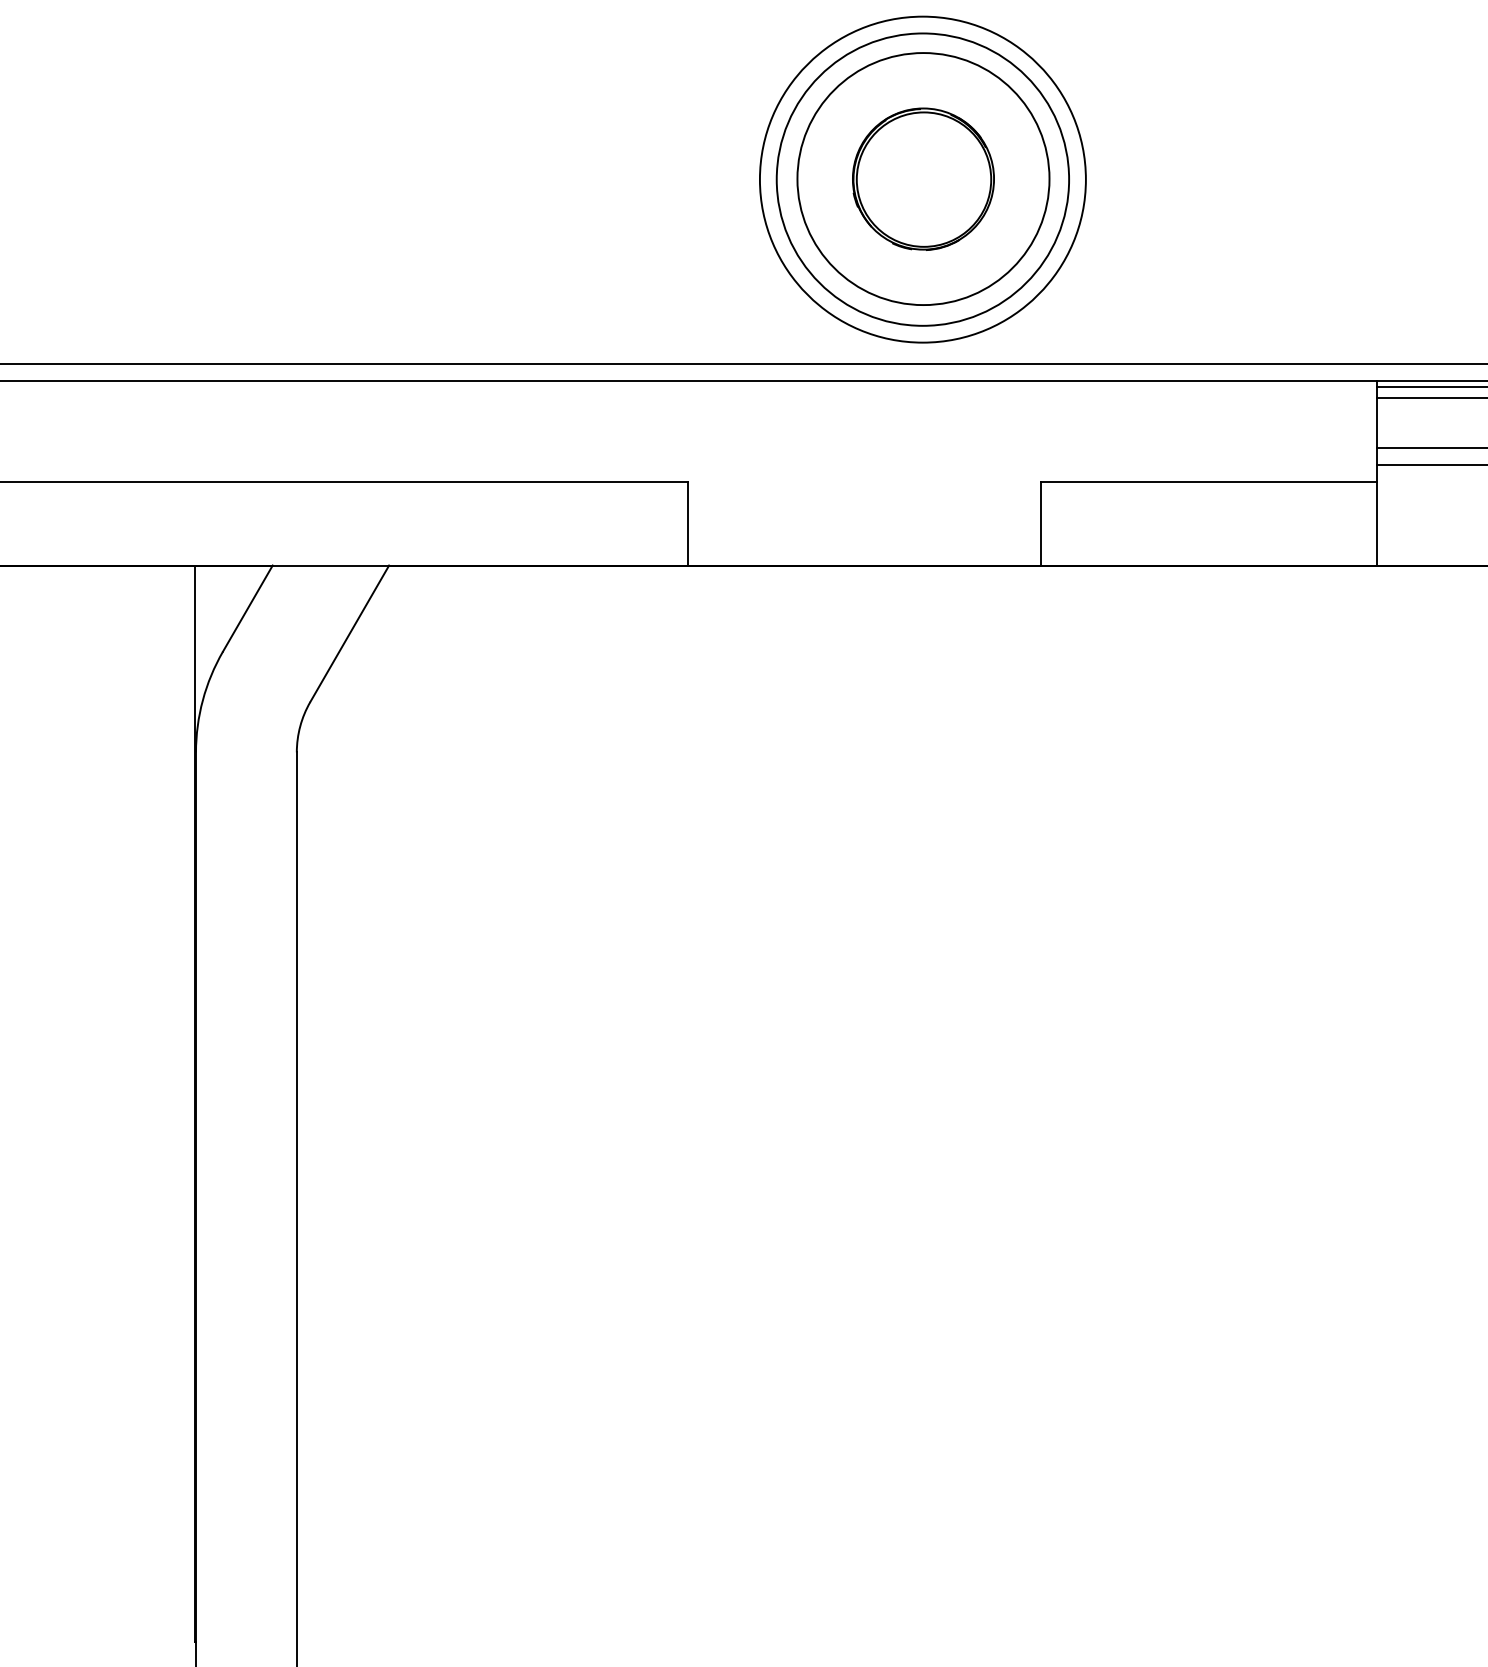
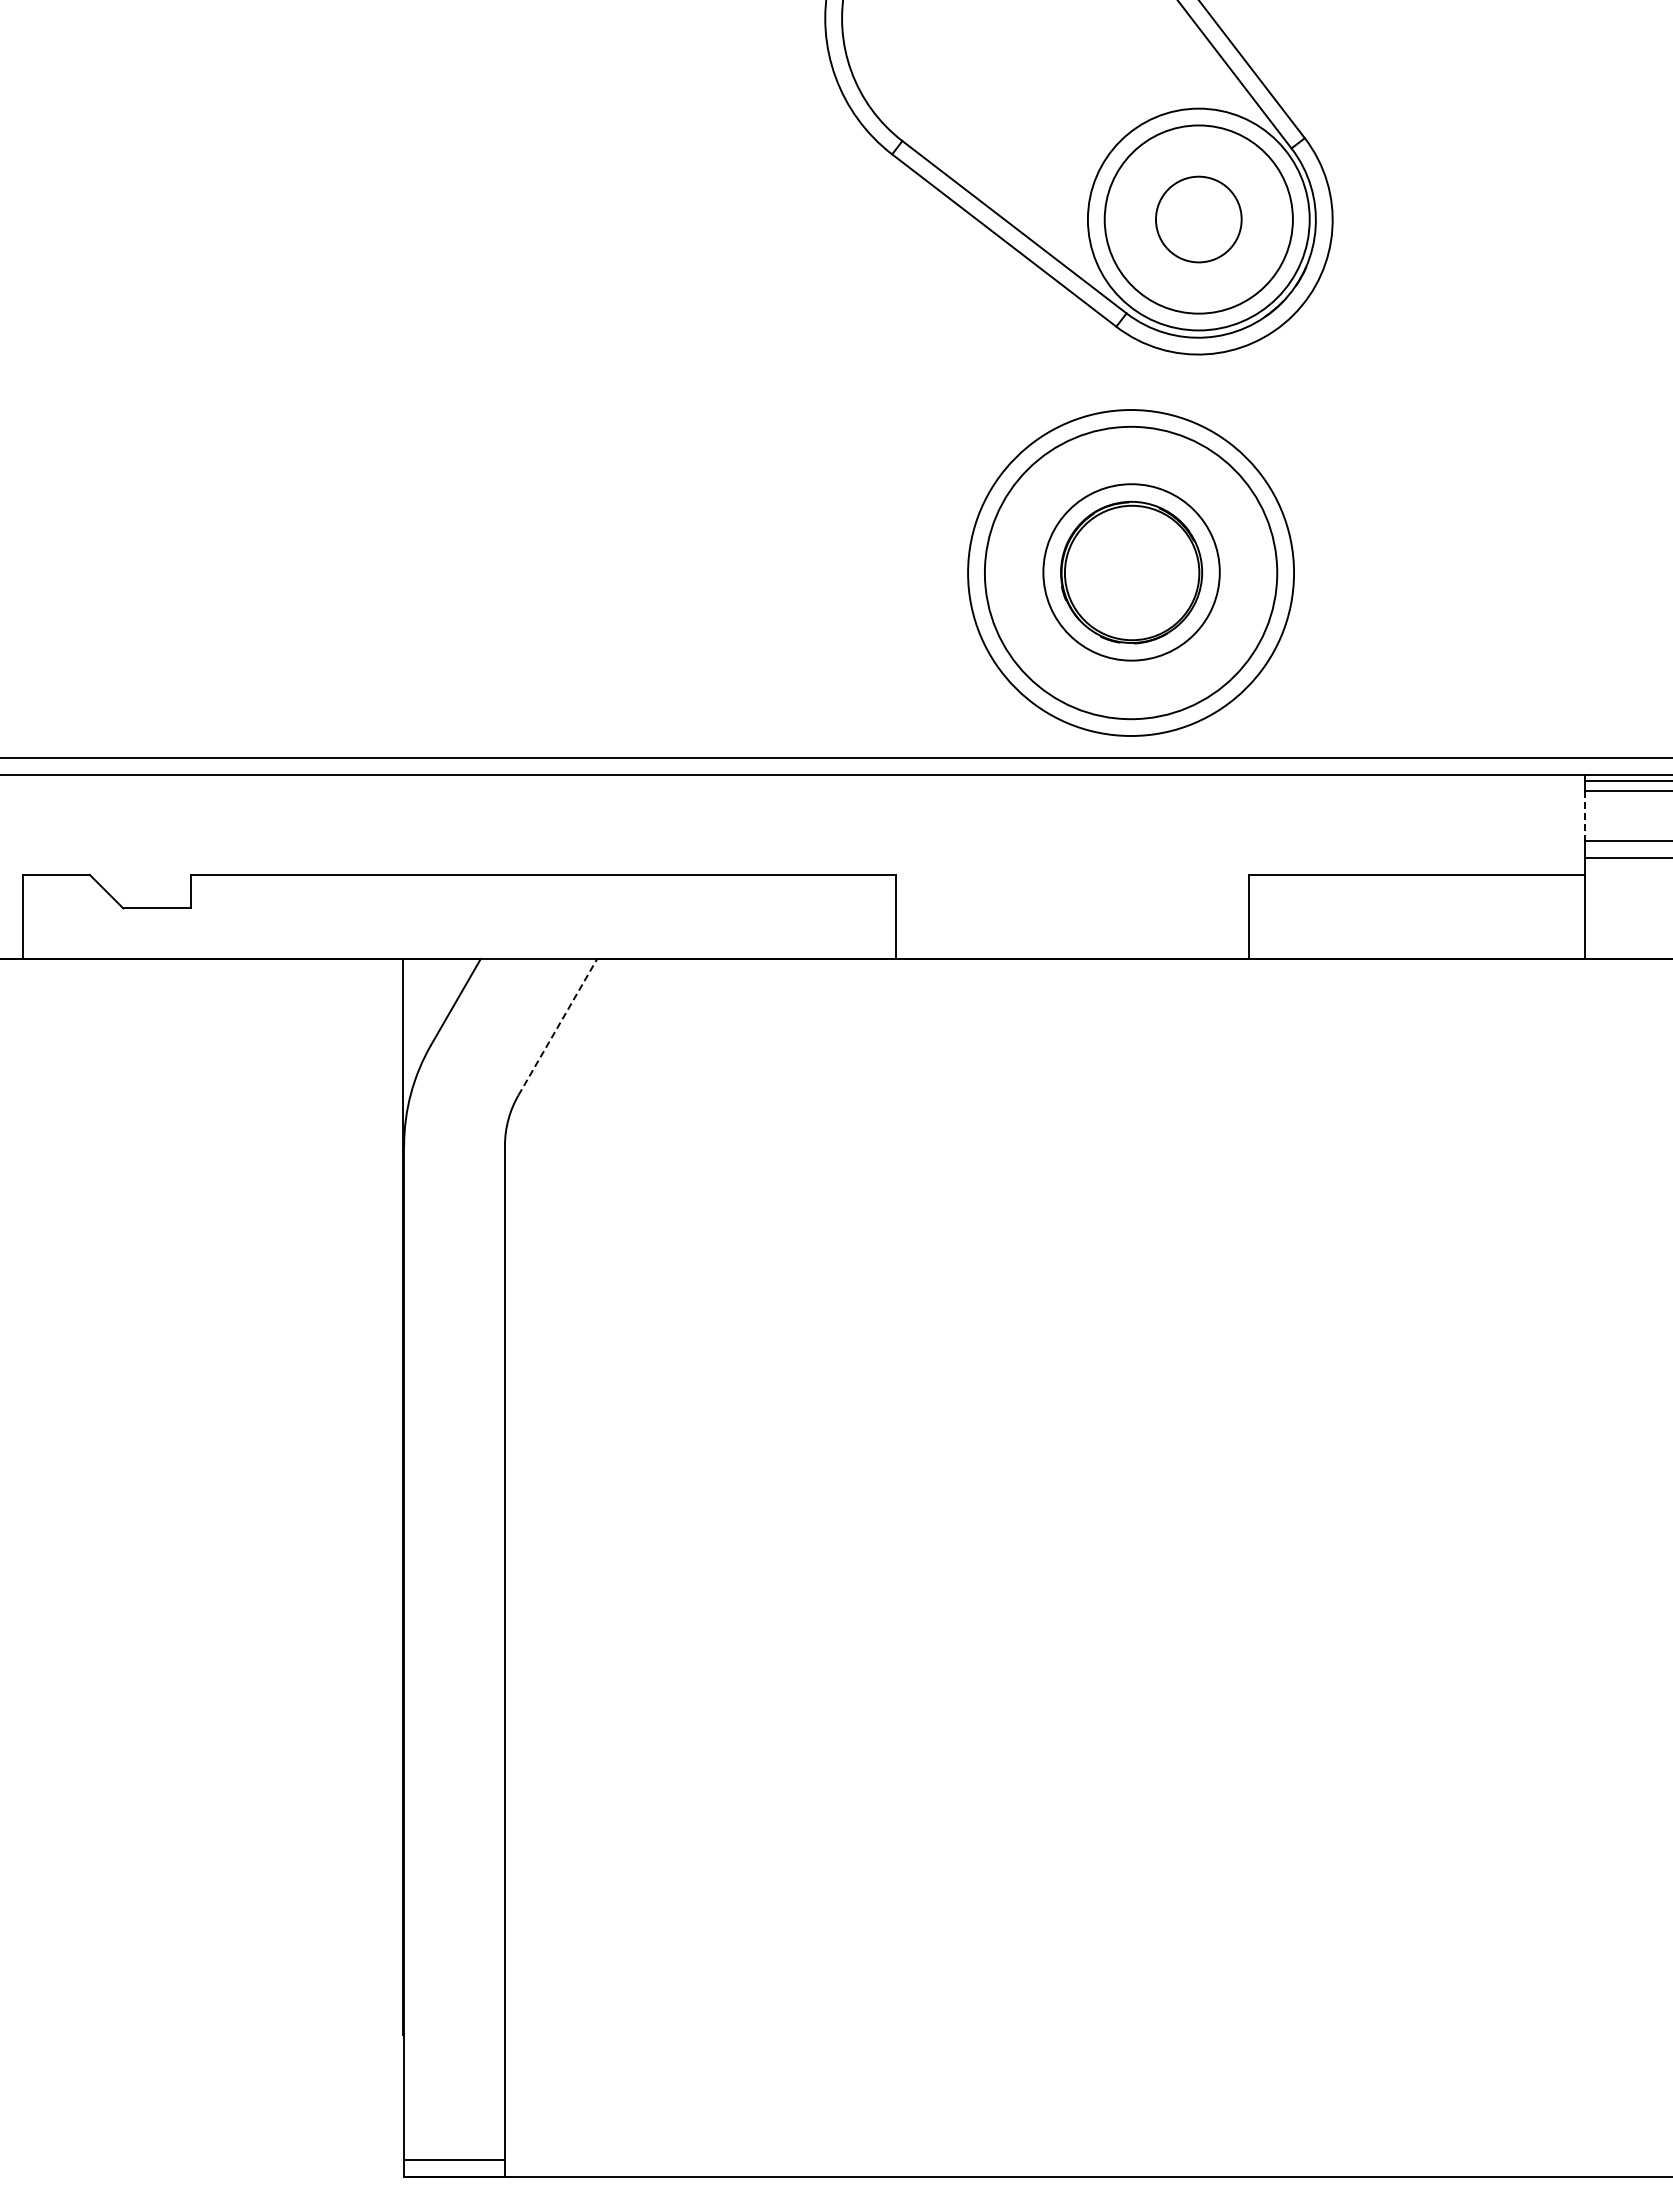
circle: (923, 179) -> (1131, 572), size x0.7
line: (1377, 423) -> (1585, 816), solid -> dashed
line: (349, 634) -> (557, 1027), solid -> dashed

